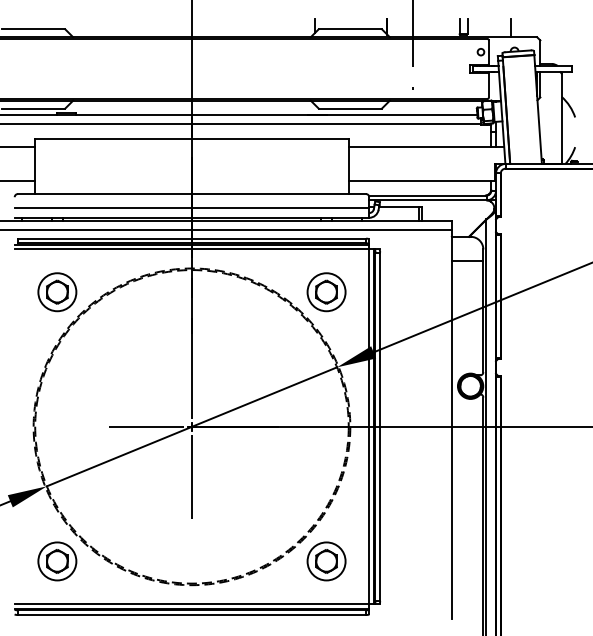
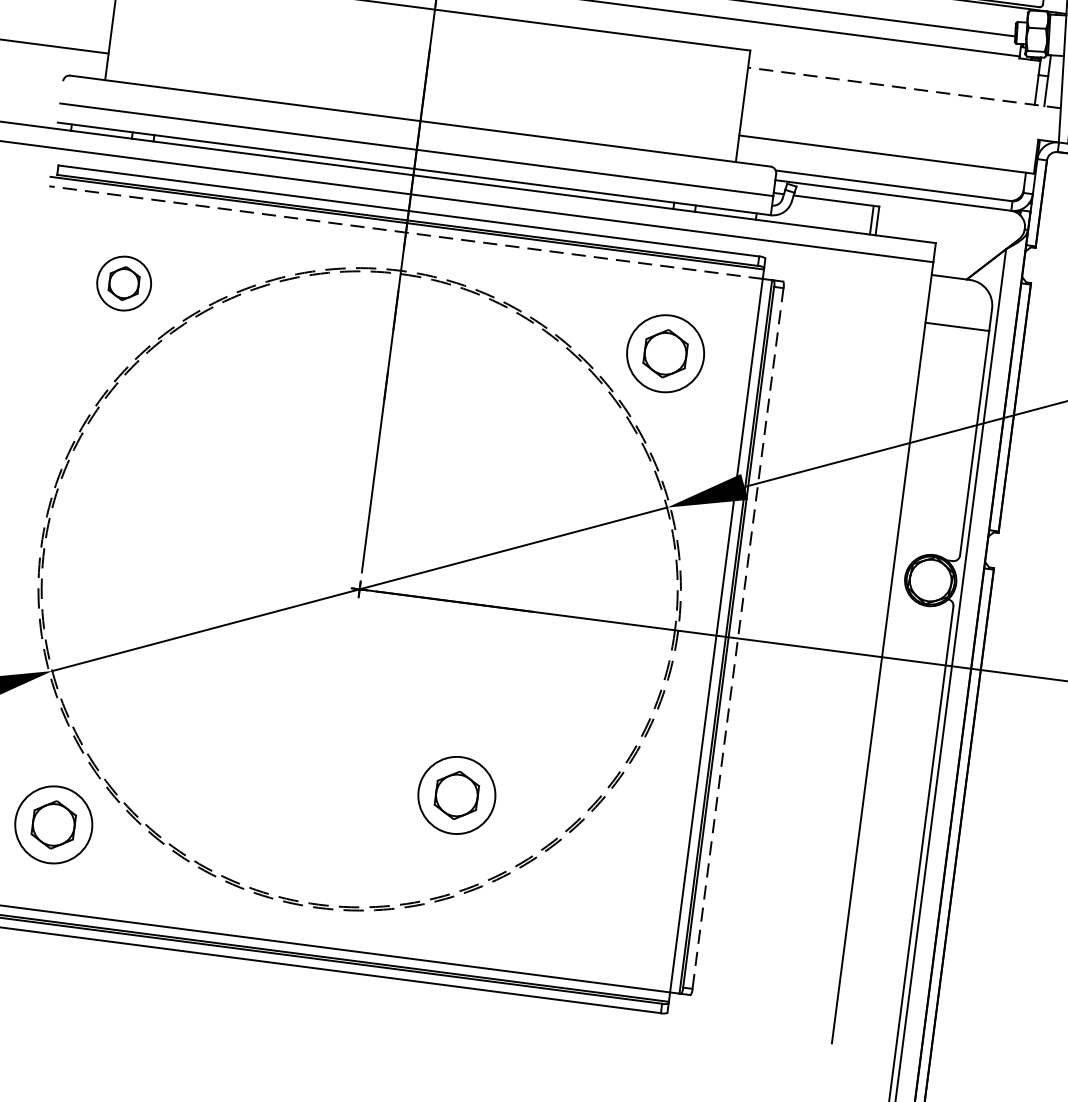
line: (426, 147) -> (904, 88), solid -> dashed
line: (191, 249) -> (405, 232), solid -> dashed
part: (57, 292) -> (124, 283), size x0.7
line: (146, 426) -> (268, 576), removed
line: (380, 427) -> (738, 639), solid -> dashed
line: (191, 476) -> (345, 689), removed
part: (326, 561) -> (456, 795), moved

